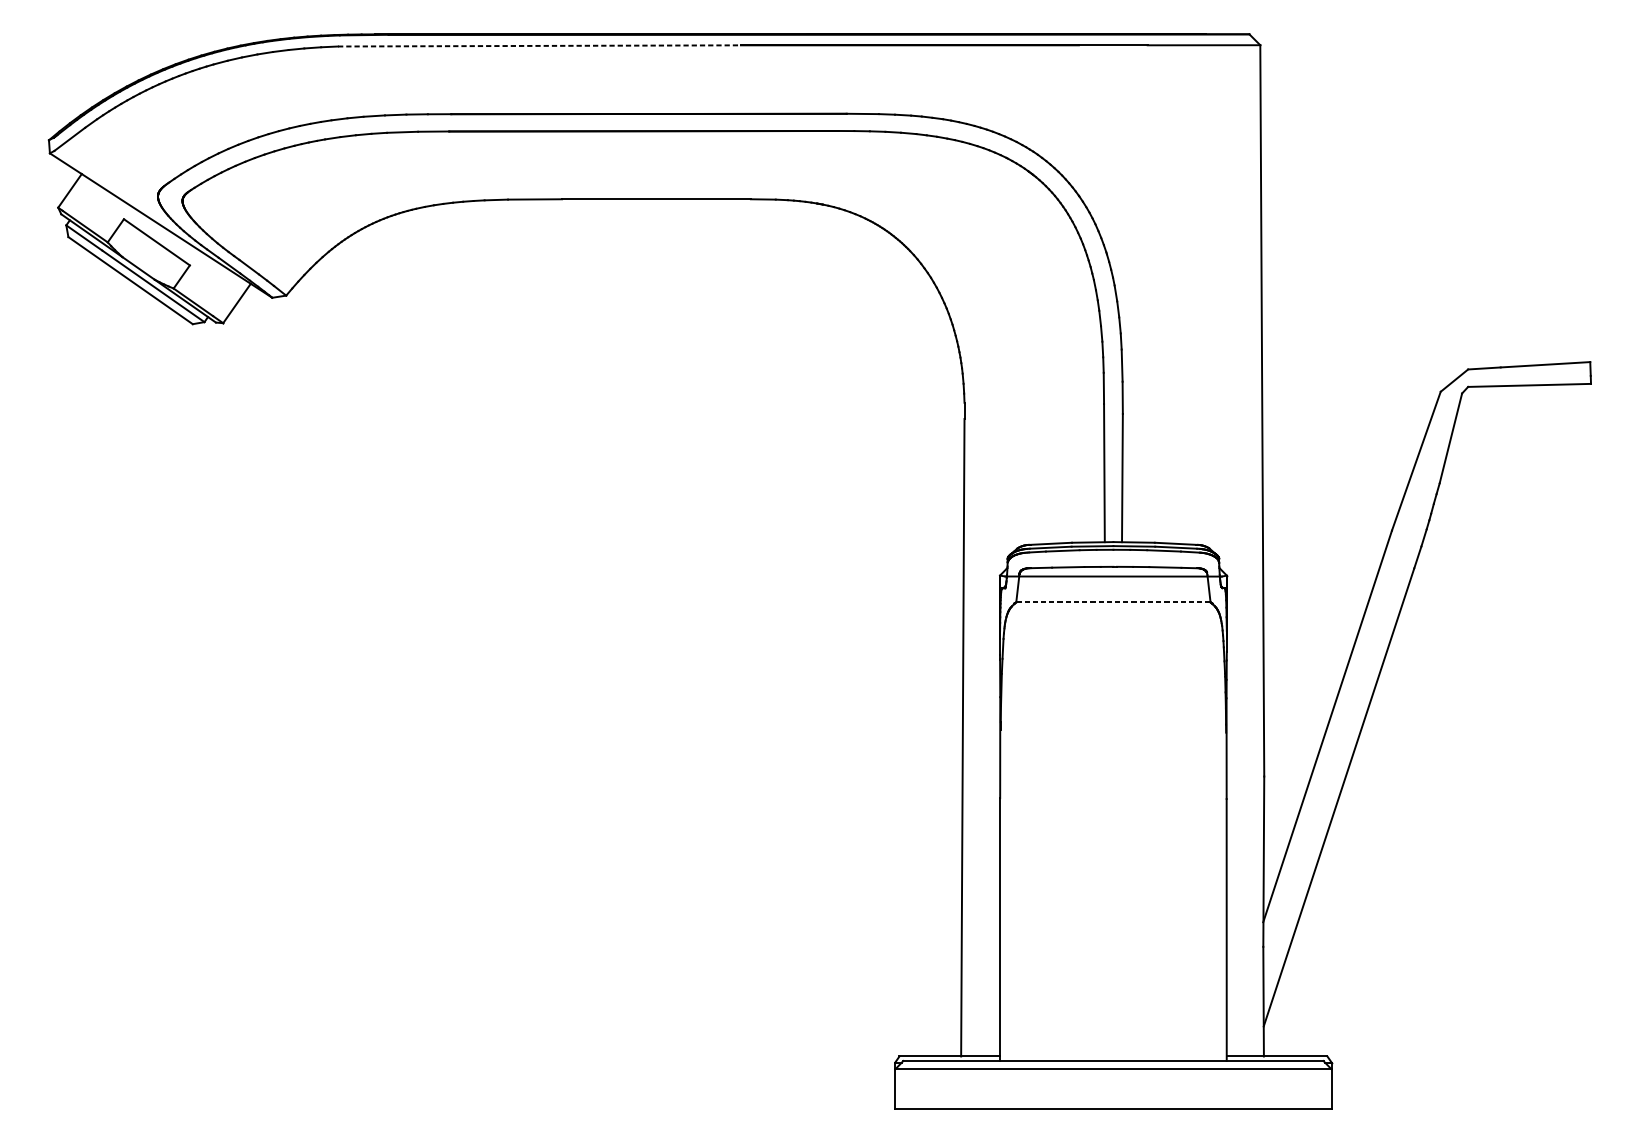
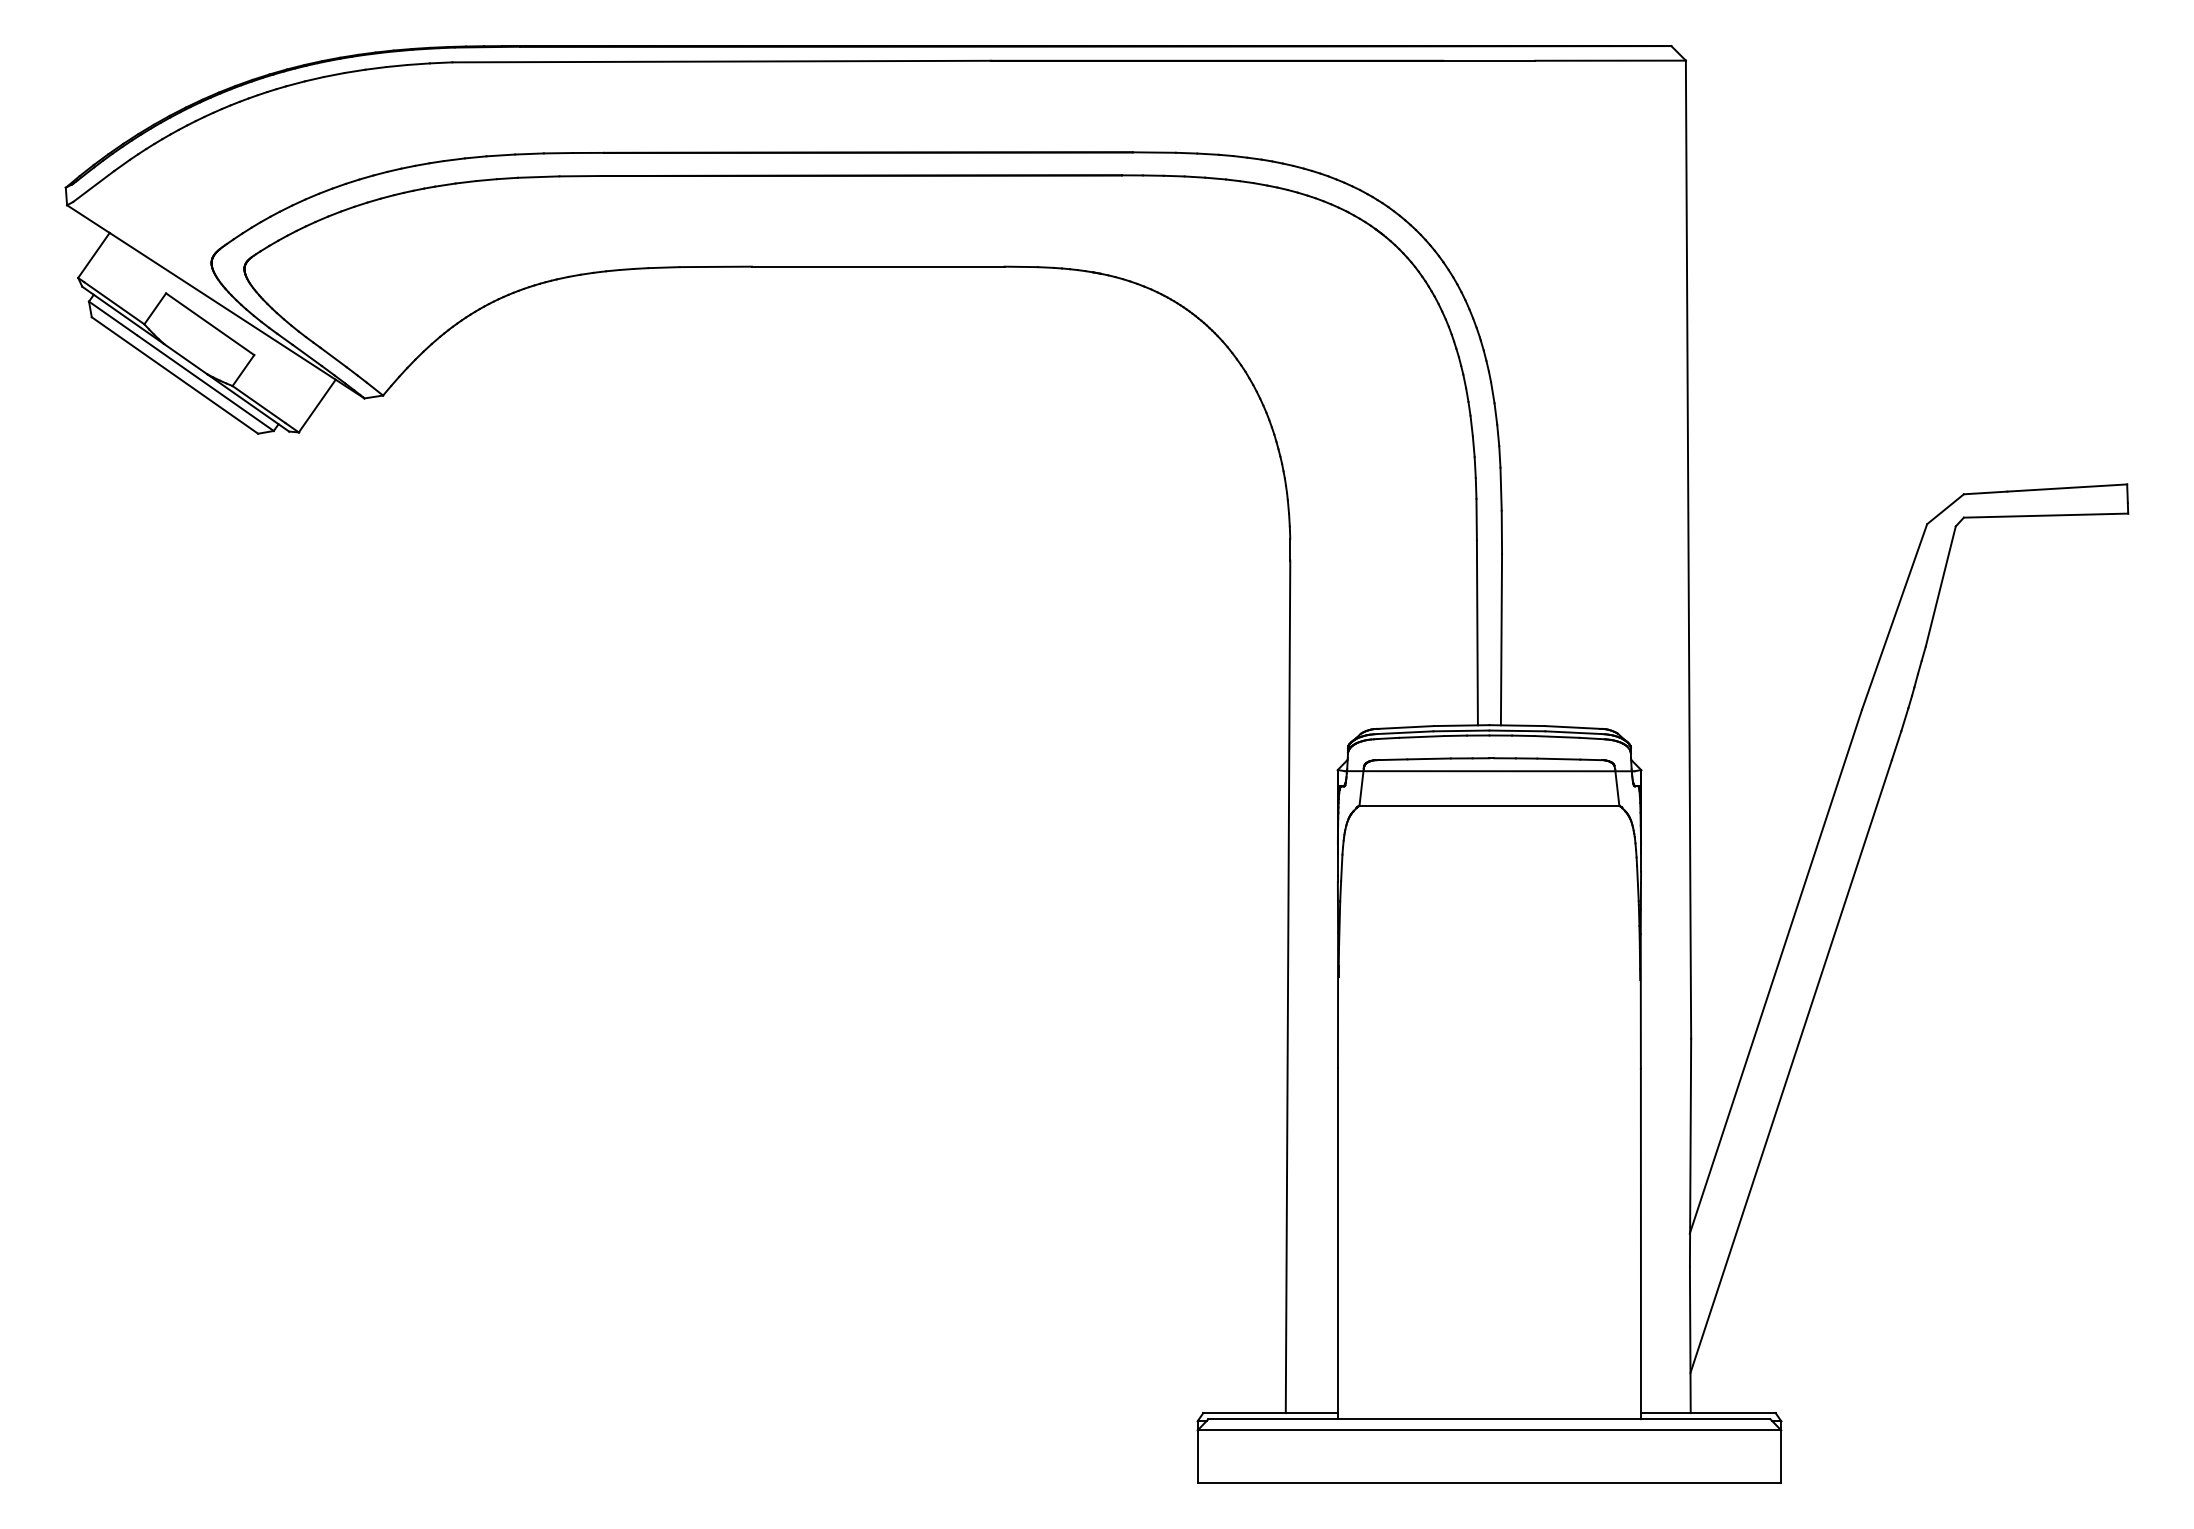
line: (539, 45) -> (722, 61), dashed -> solid
line: (1113, 602) -> (1489, 805), dashed -> solid

